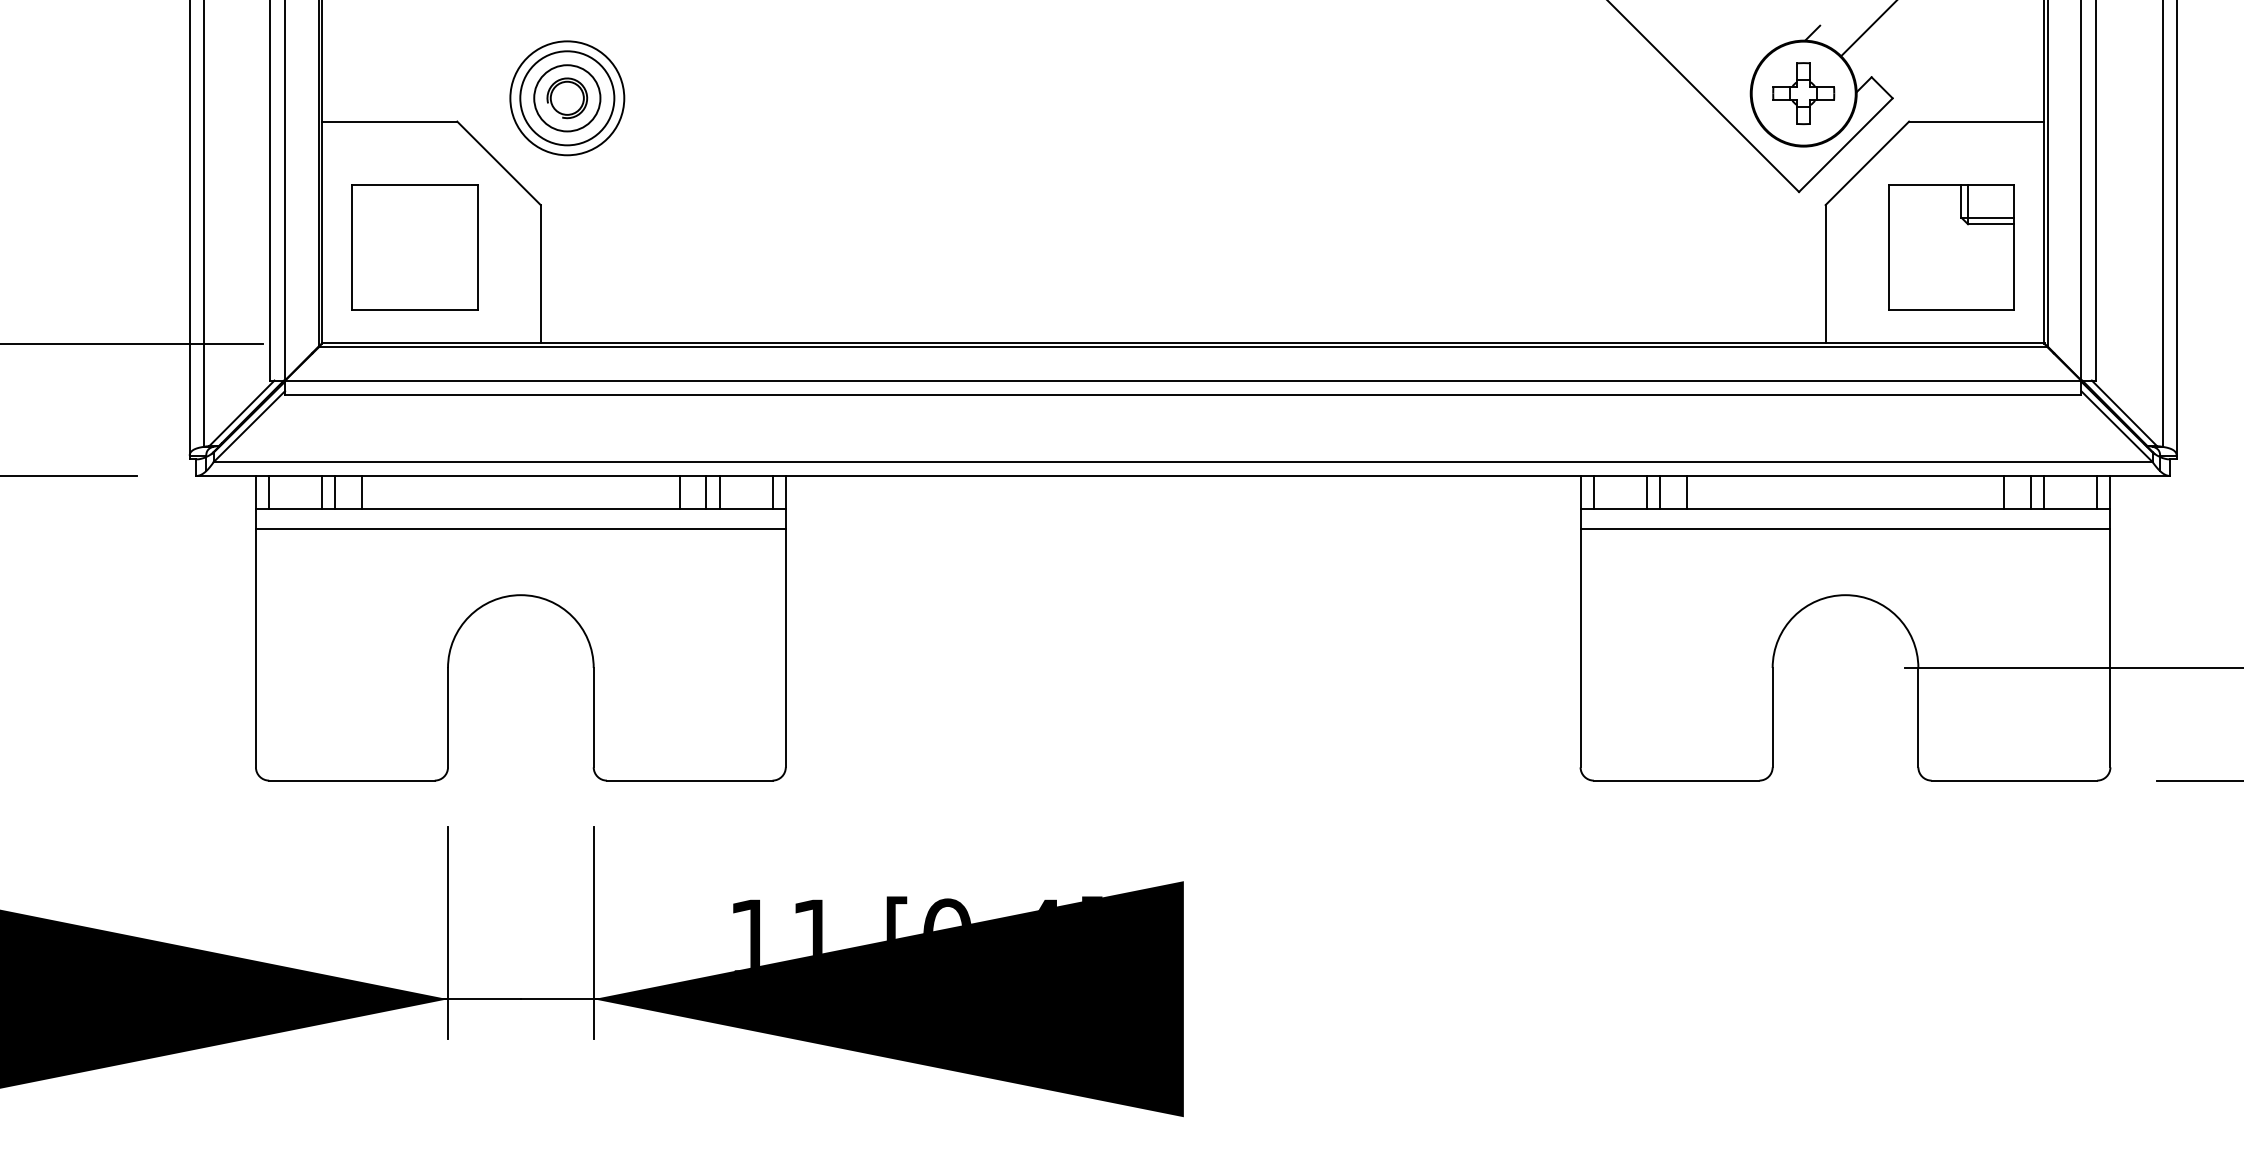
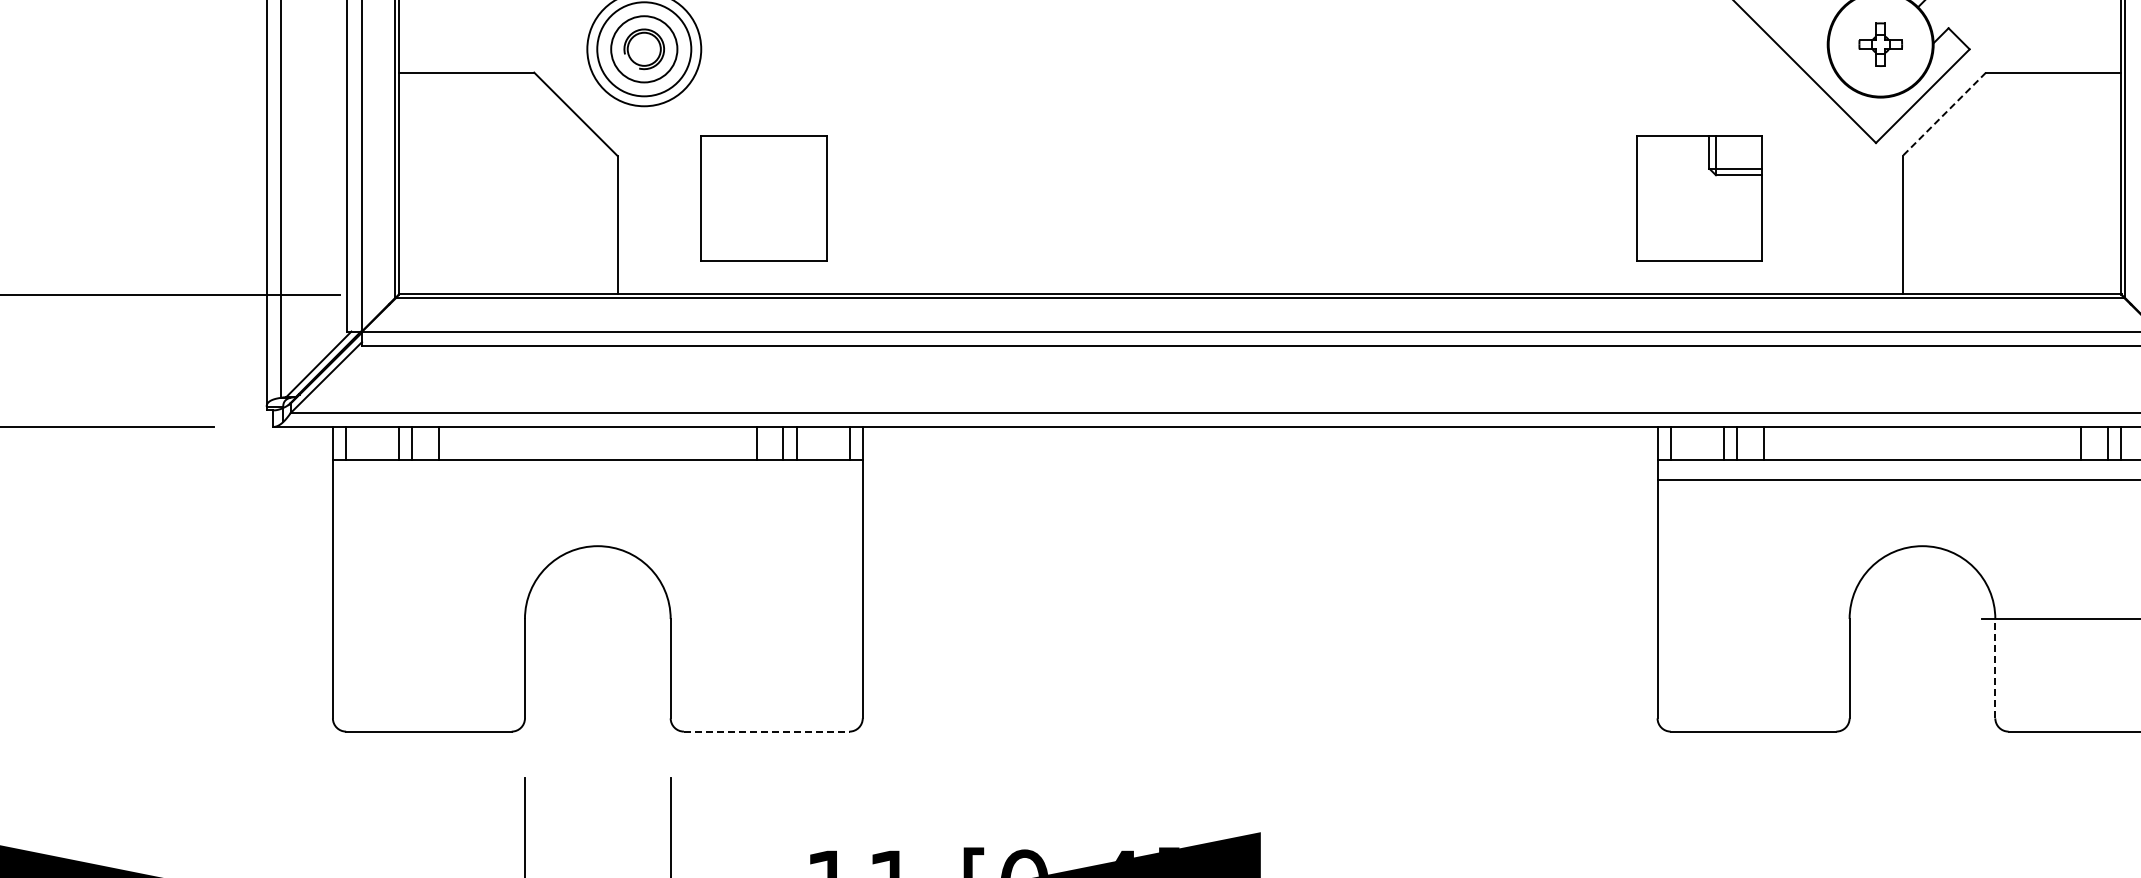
part: (1803, 93) -> (1880, 44), size x0.7
line: (1867, 163) -> (1944, 114), solid -> dashed
part: (414, 247) -> (763, 198), moved
part: (1951, 247) -> (1699, 198), moved
line: (520, 528) -> (597, 479), removed
line: (1918, 717) -> (1995, 668), solid -> dashed
line: (689, 780) -> (766, 731), solid -> dashed

